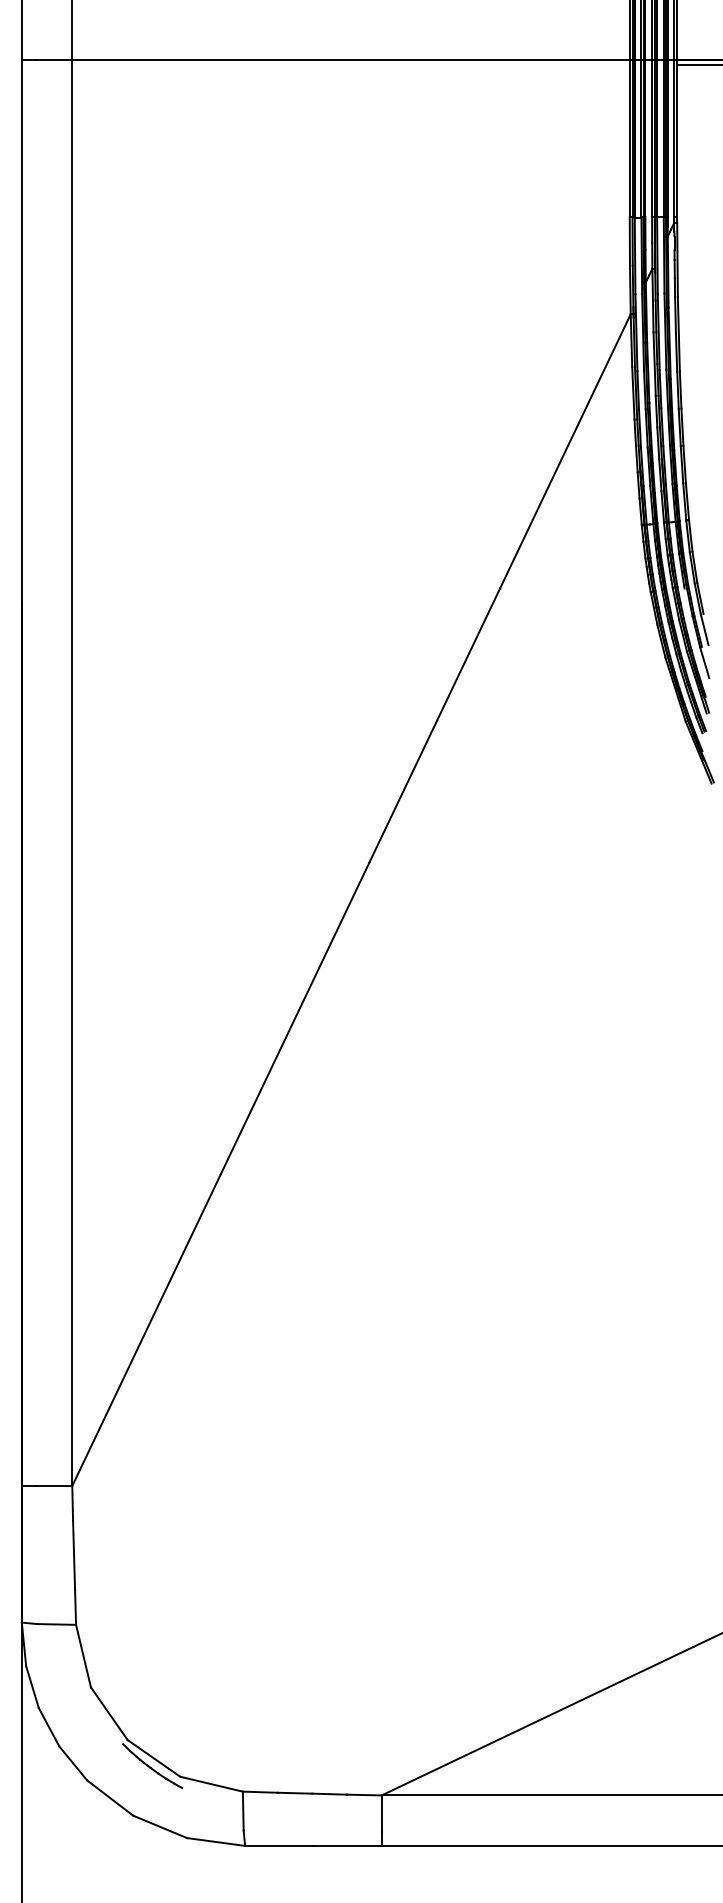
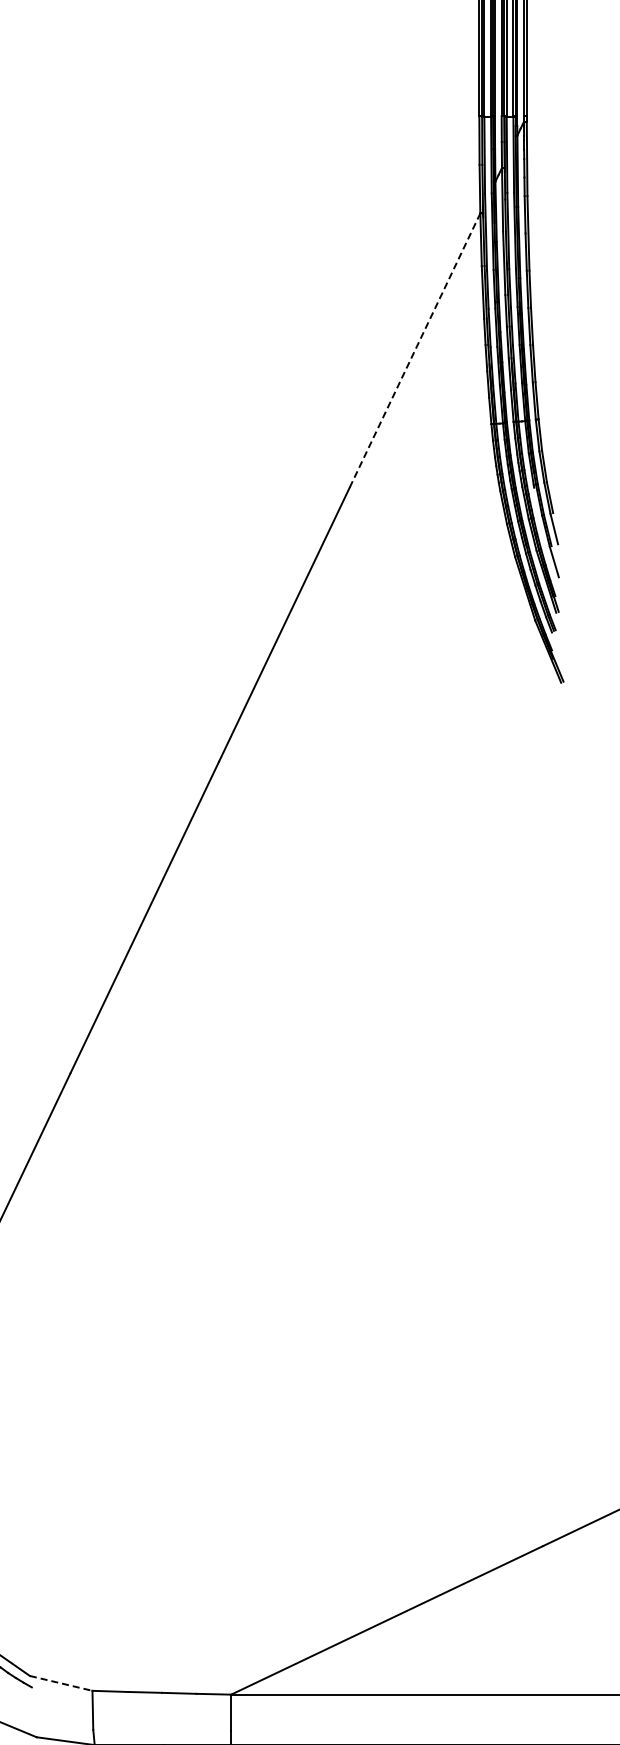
line: (565, 451) -> (415, 350), solid -> dashed
line: (212, 1784) -> (62, 1683), solid -> dashed

